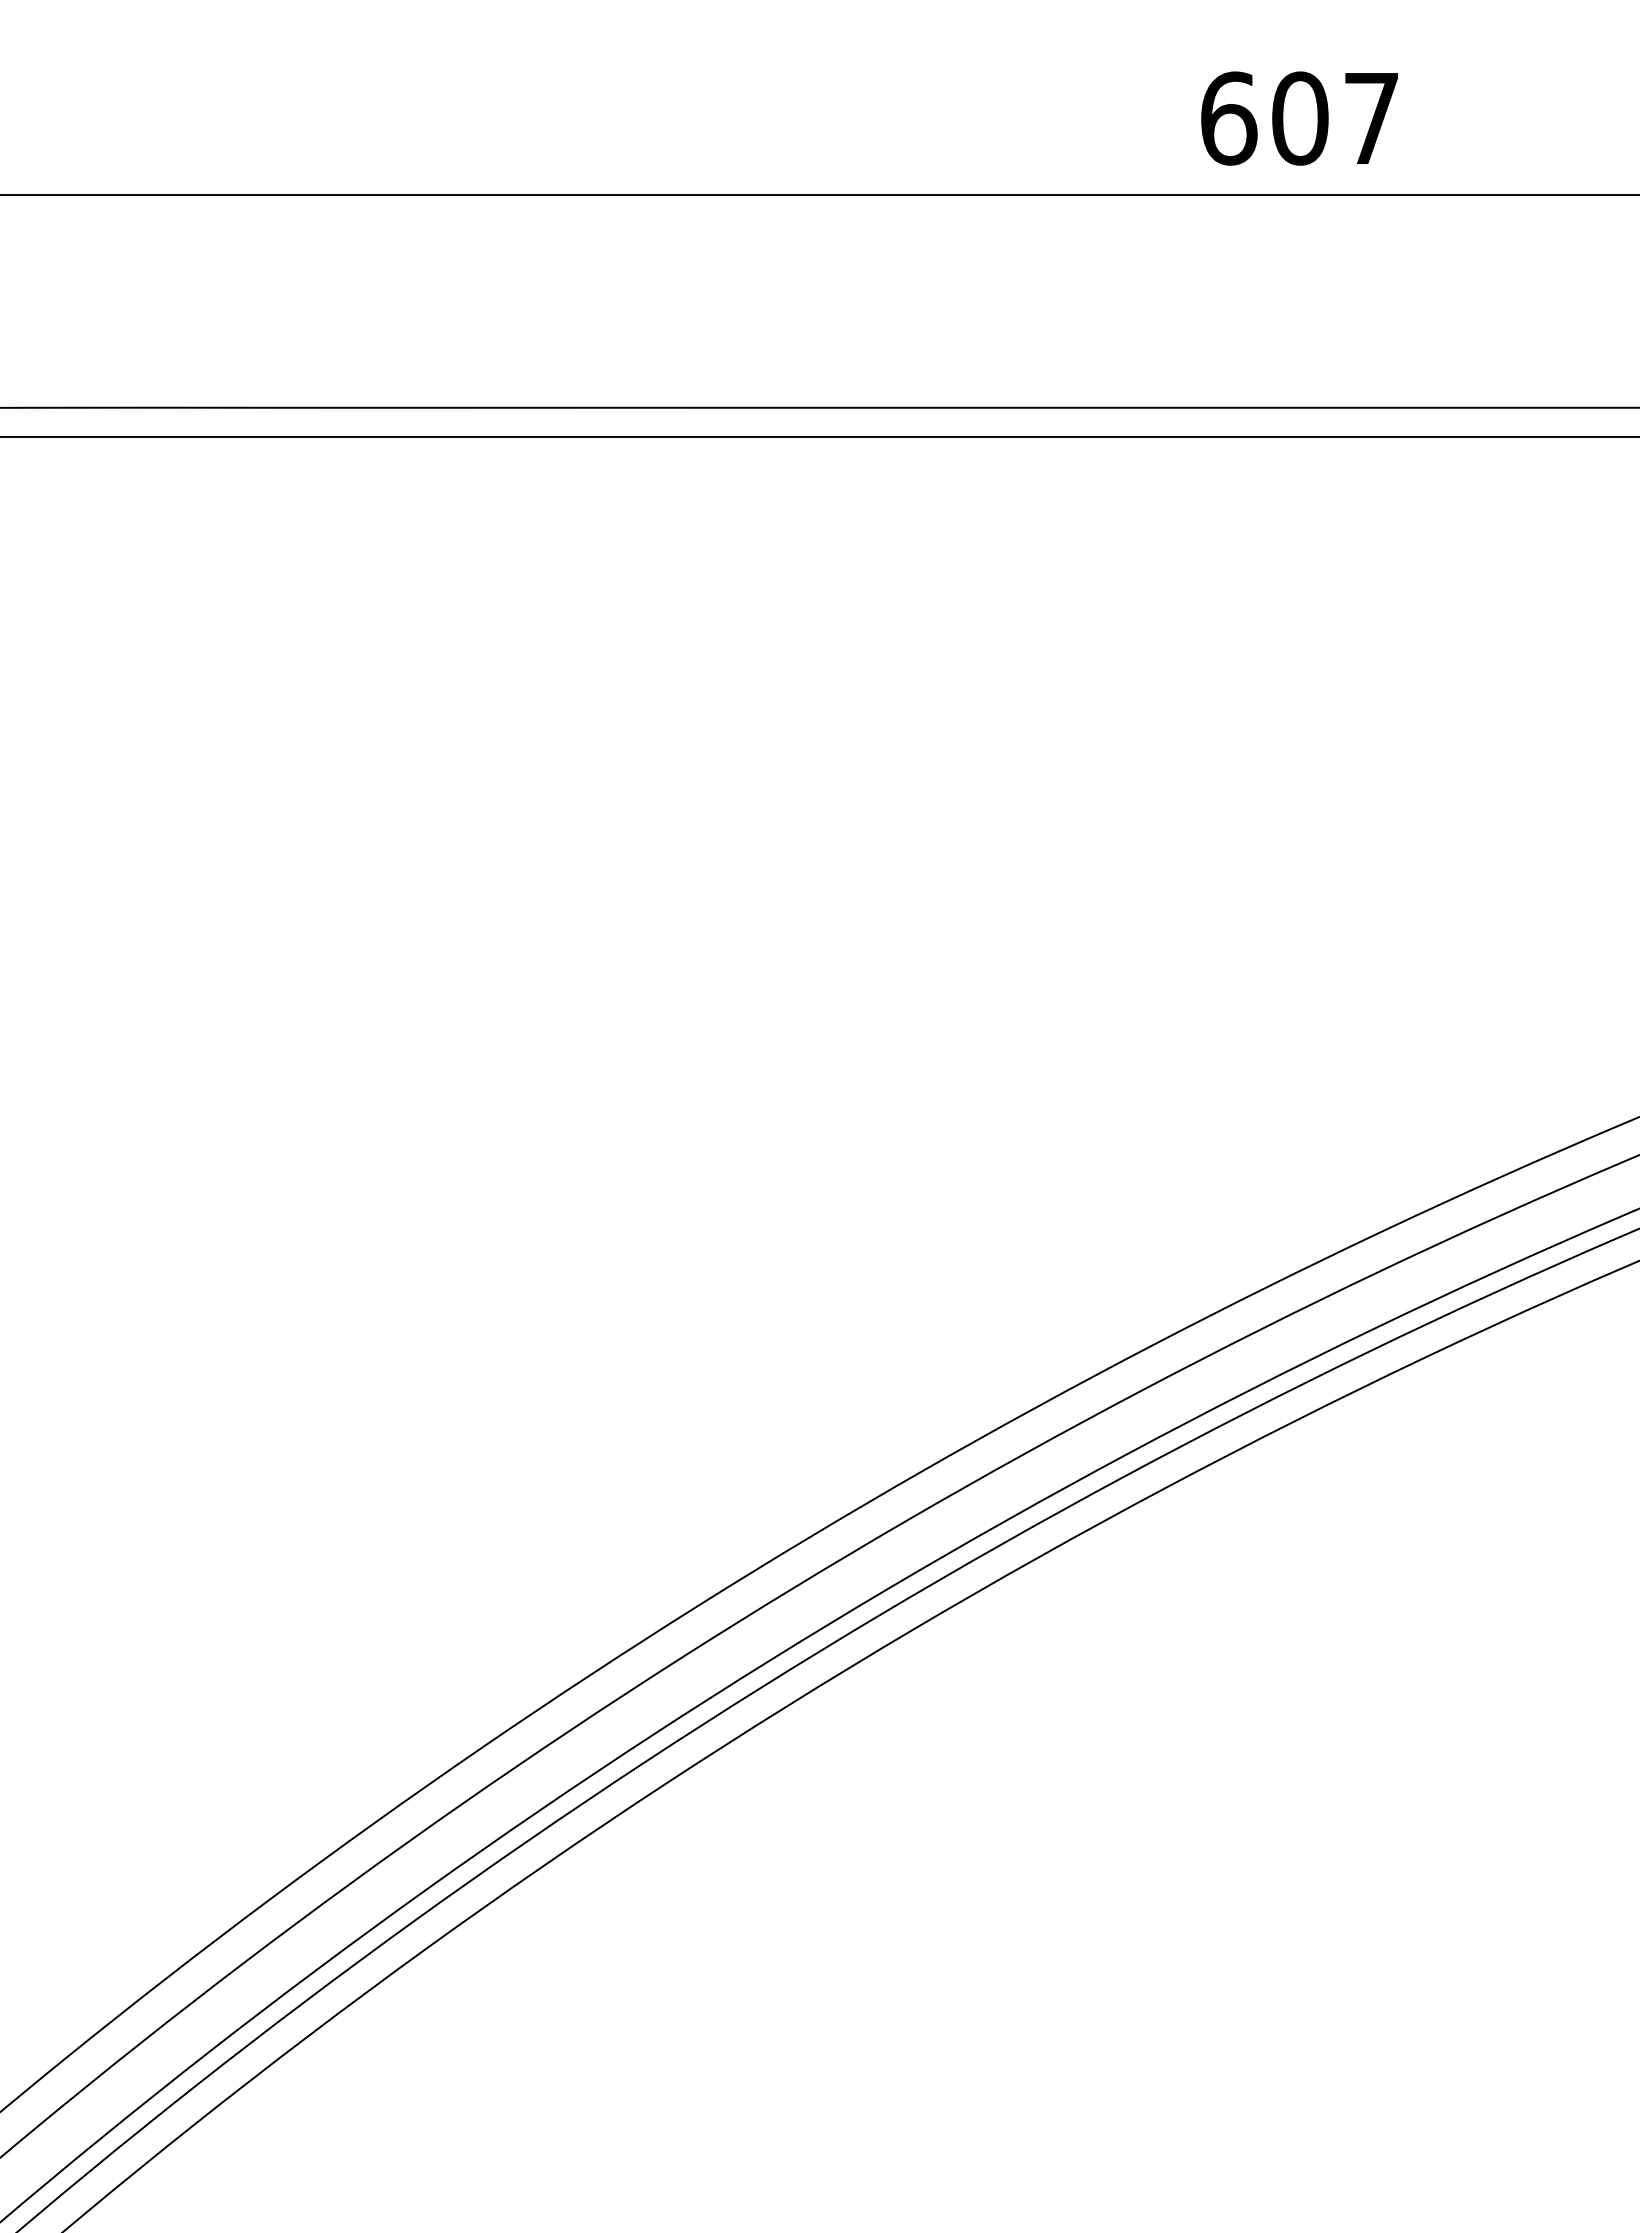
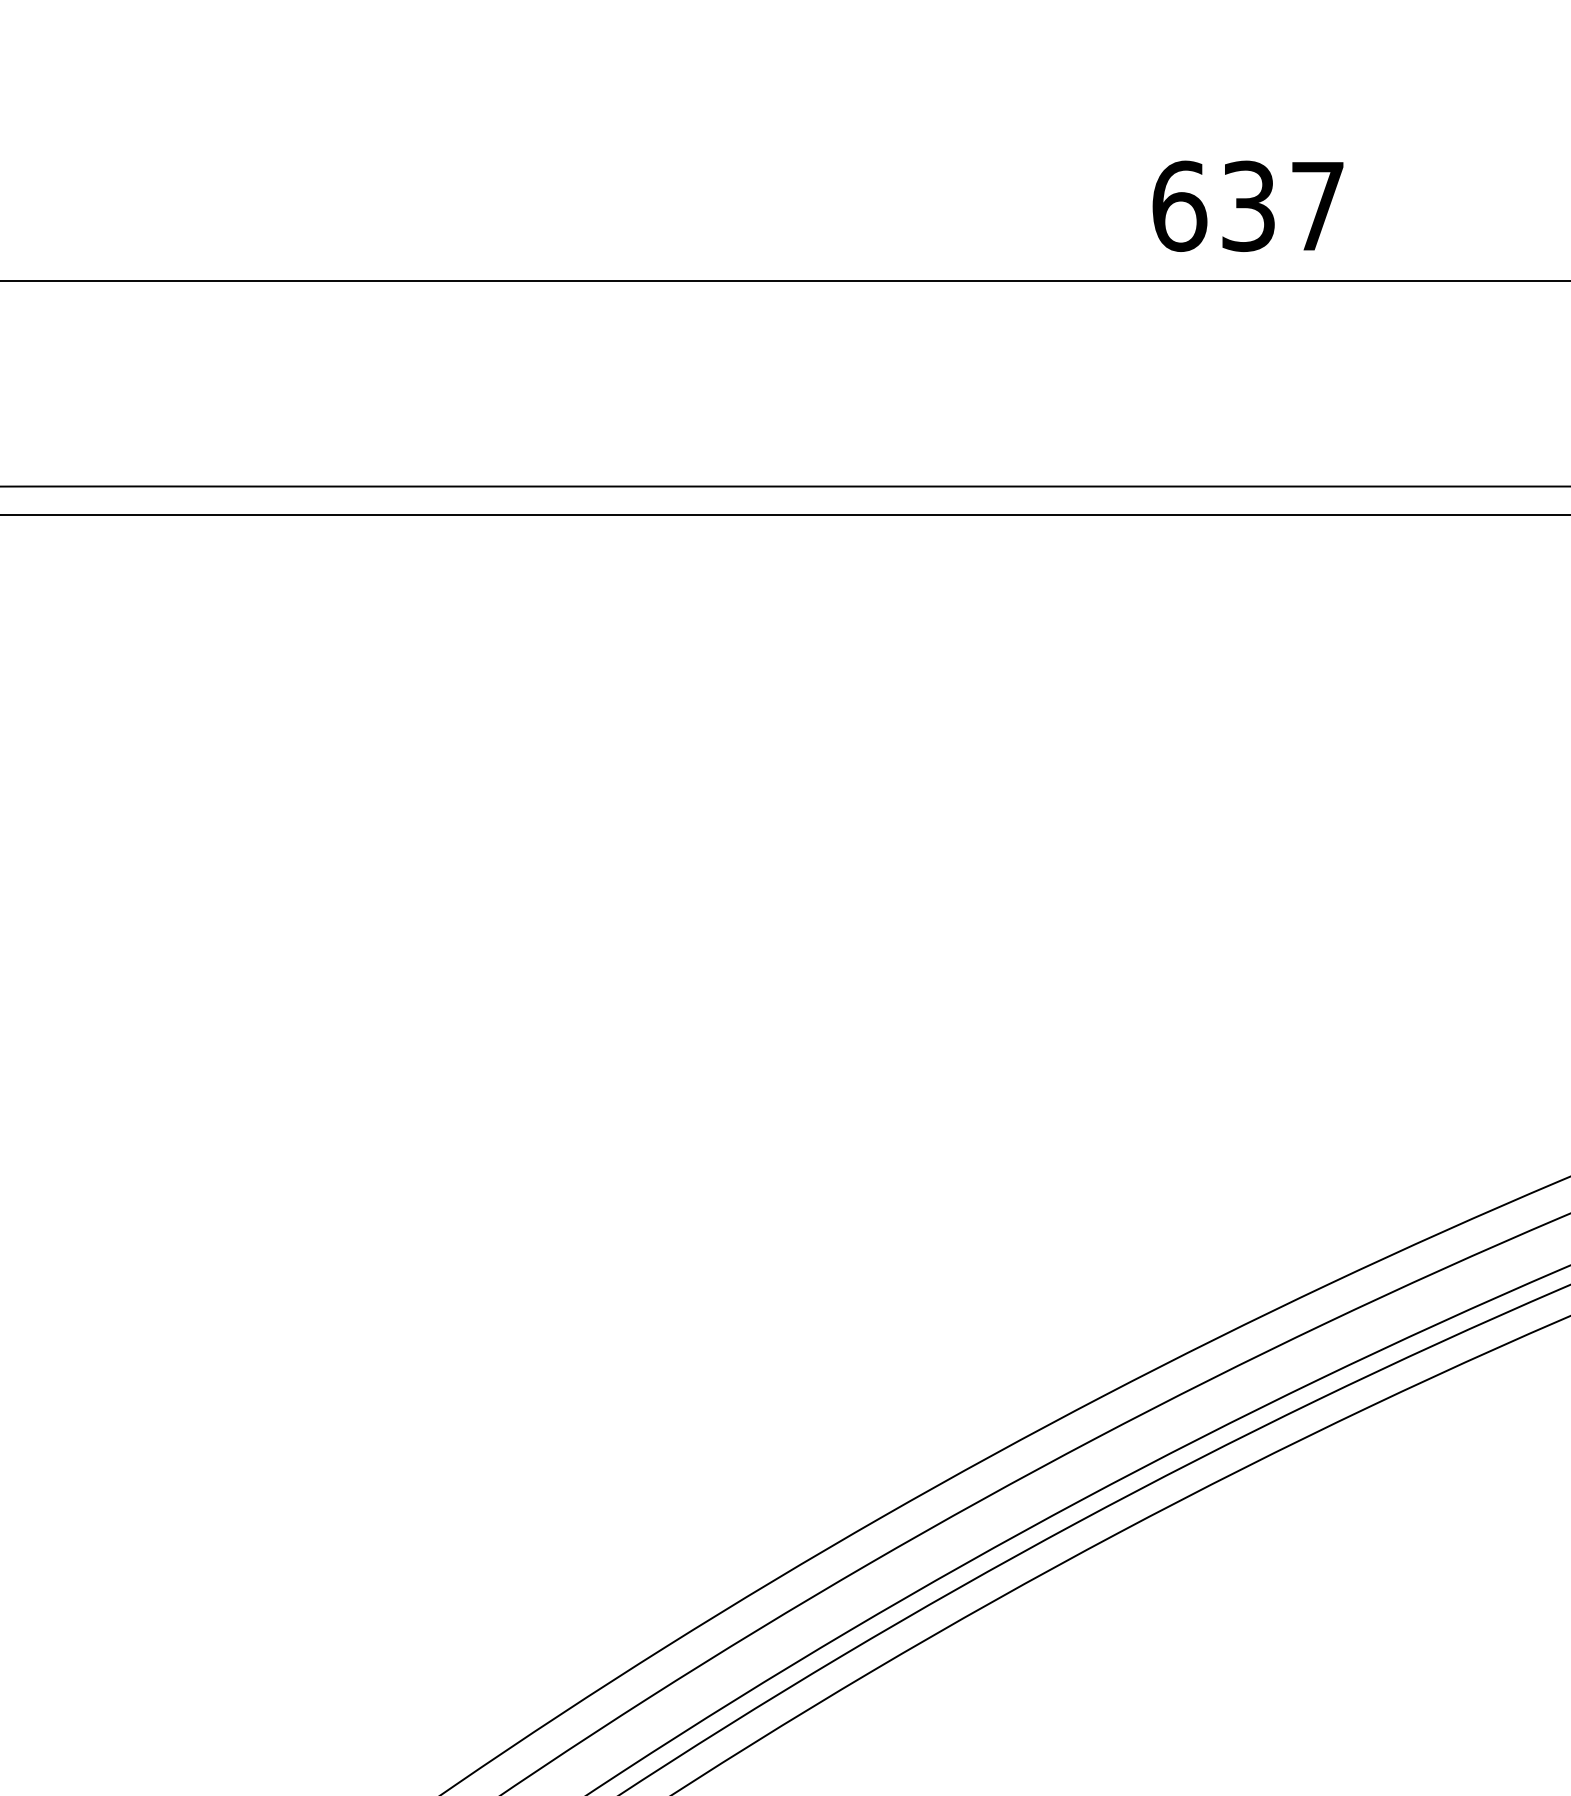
text: (1300, 118) -> (1248, 206), 607 -> 637

